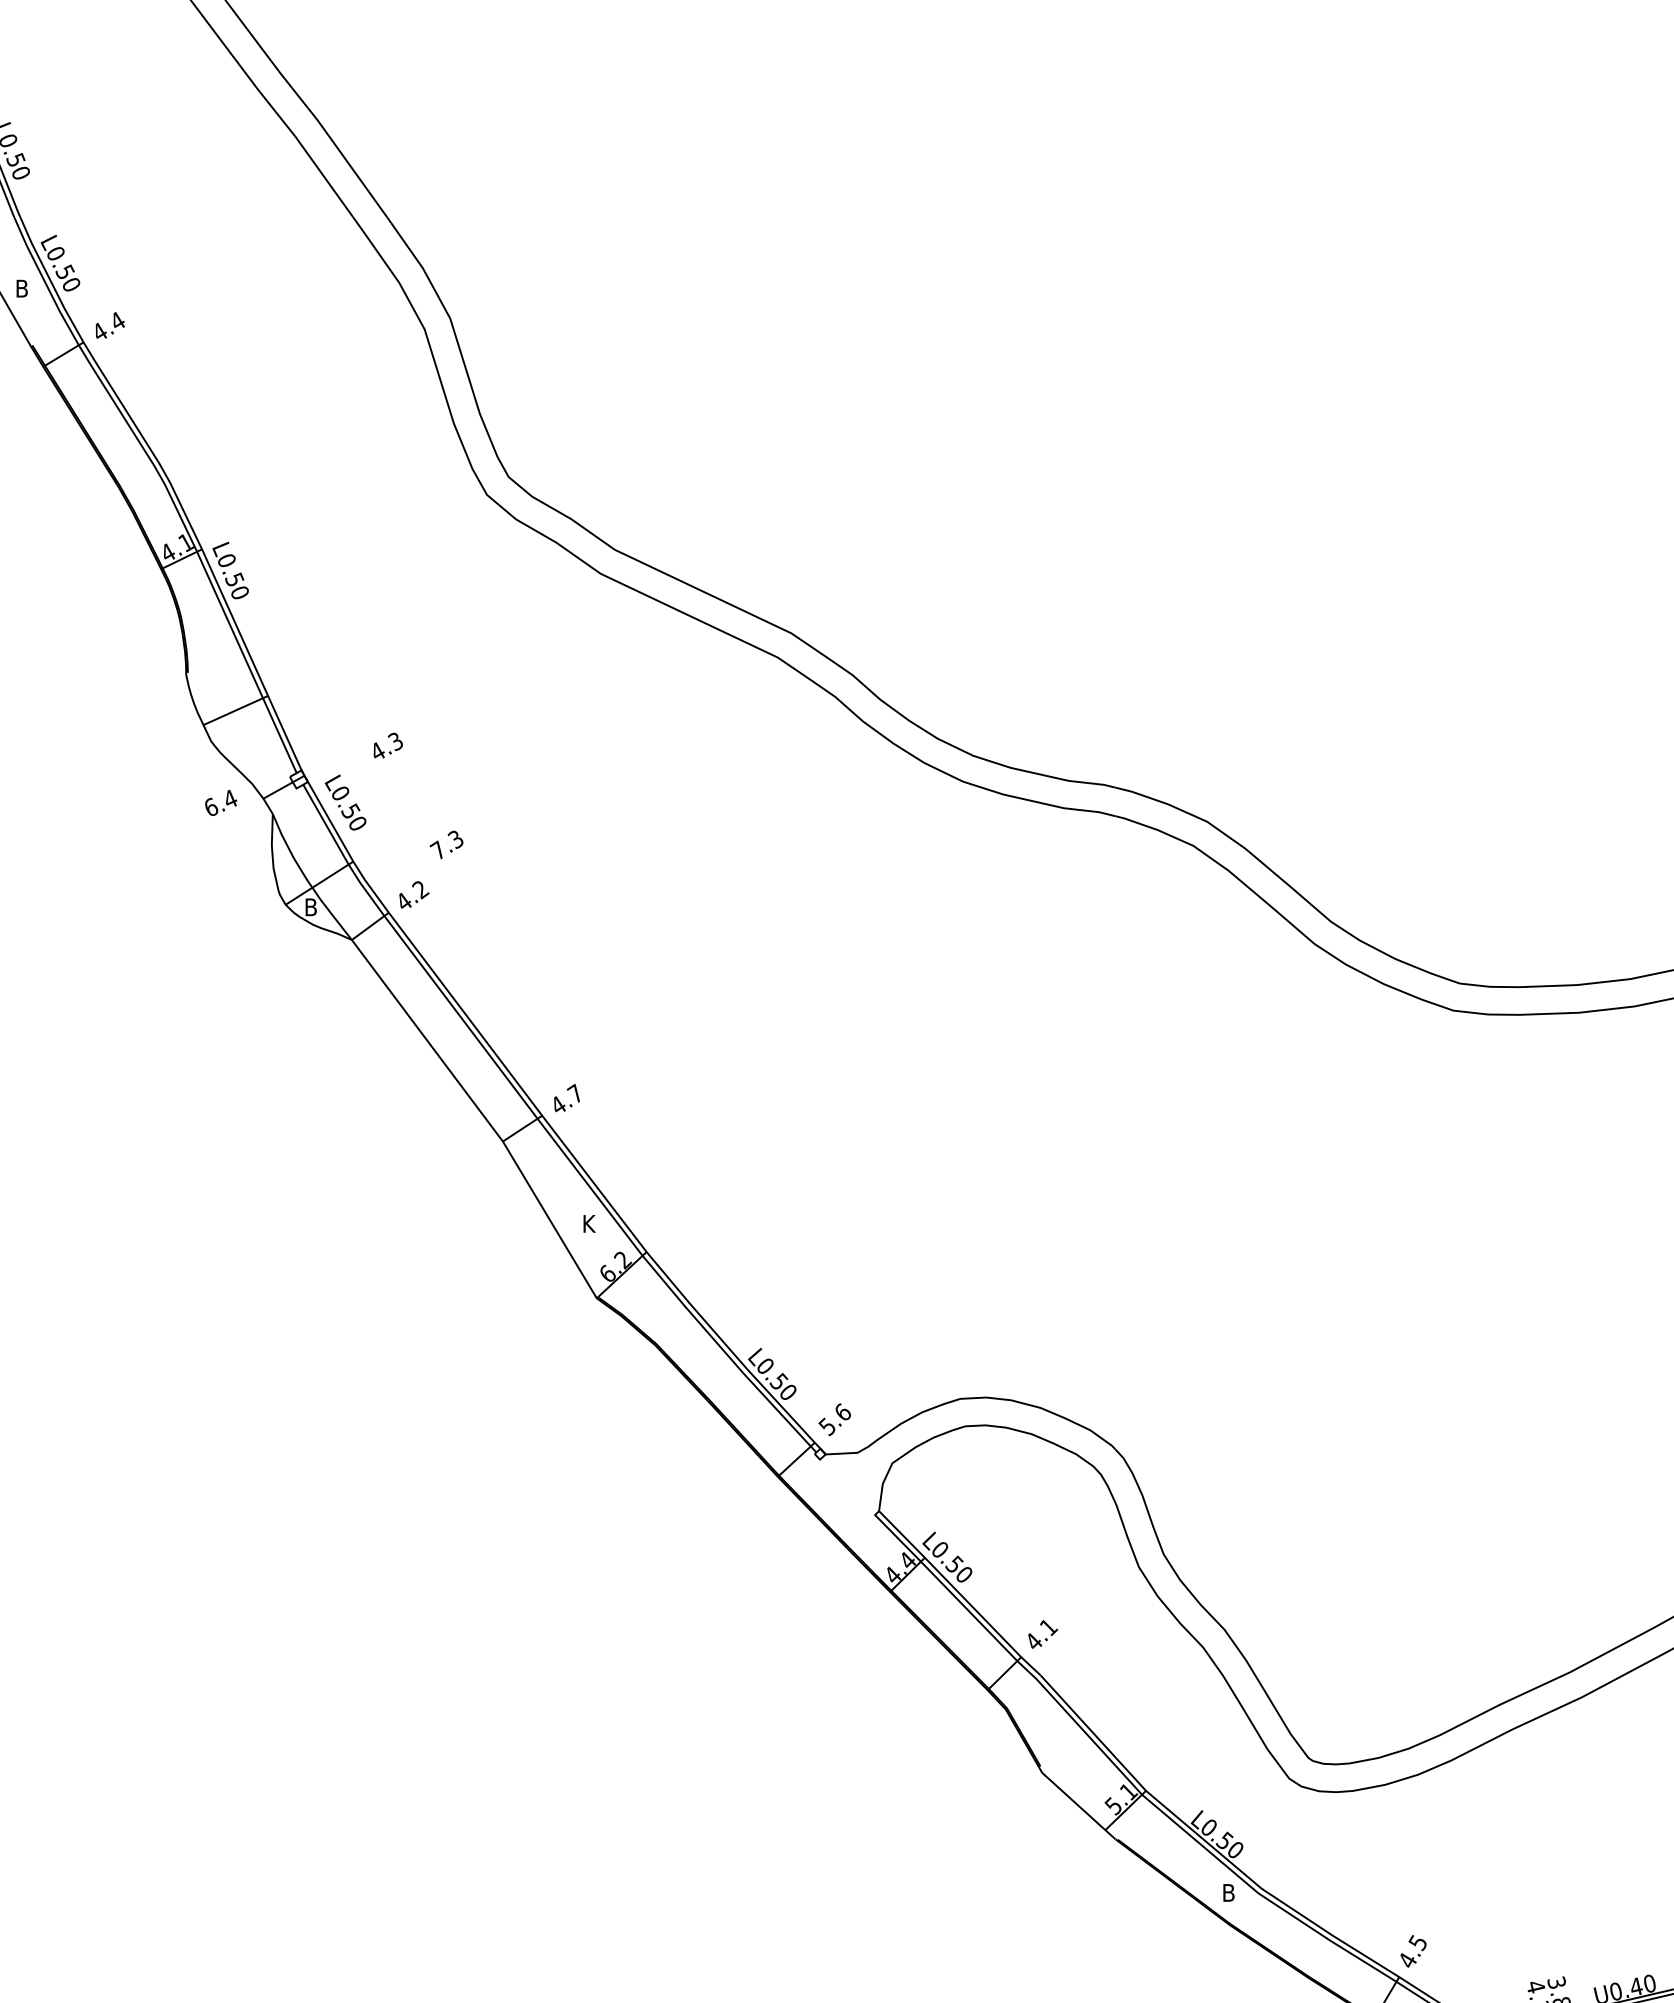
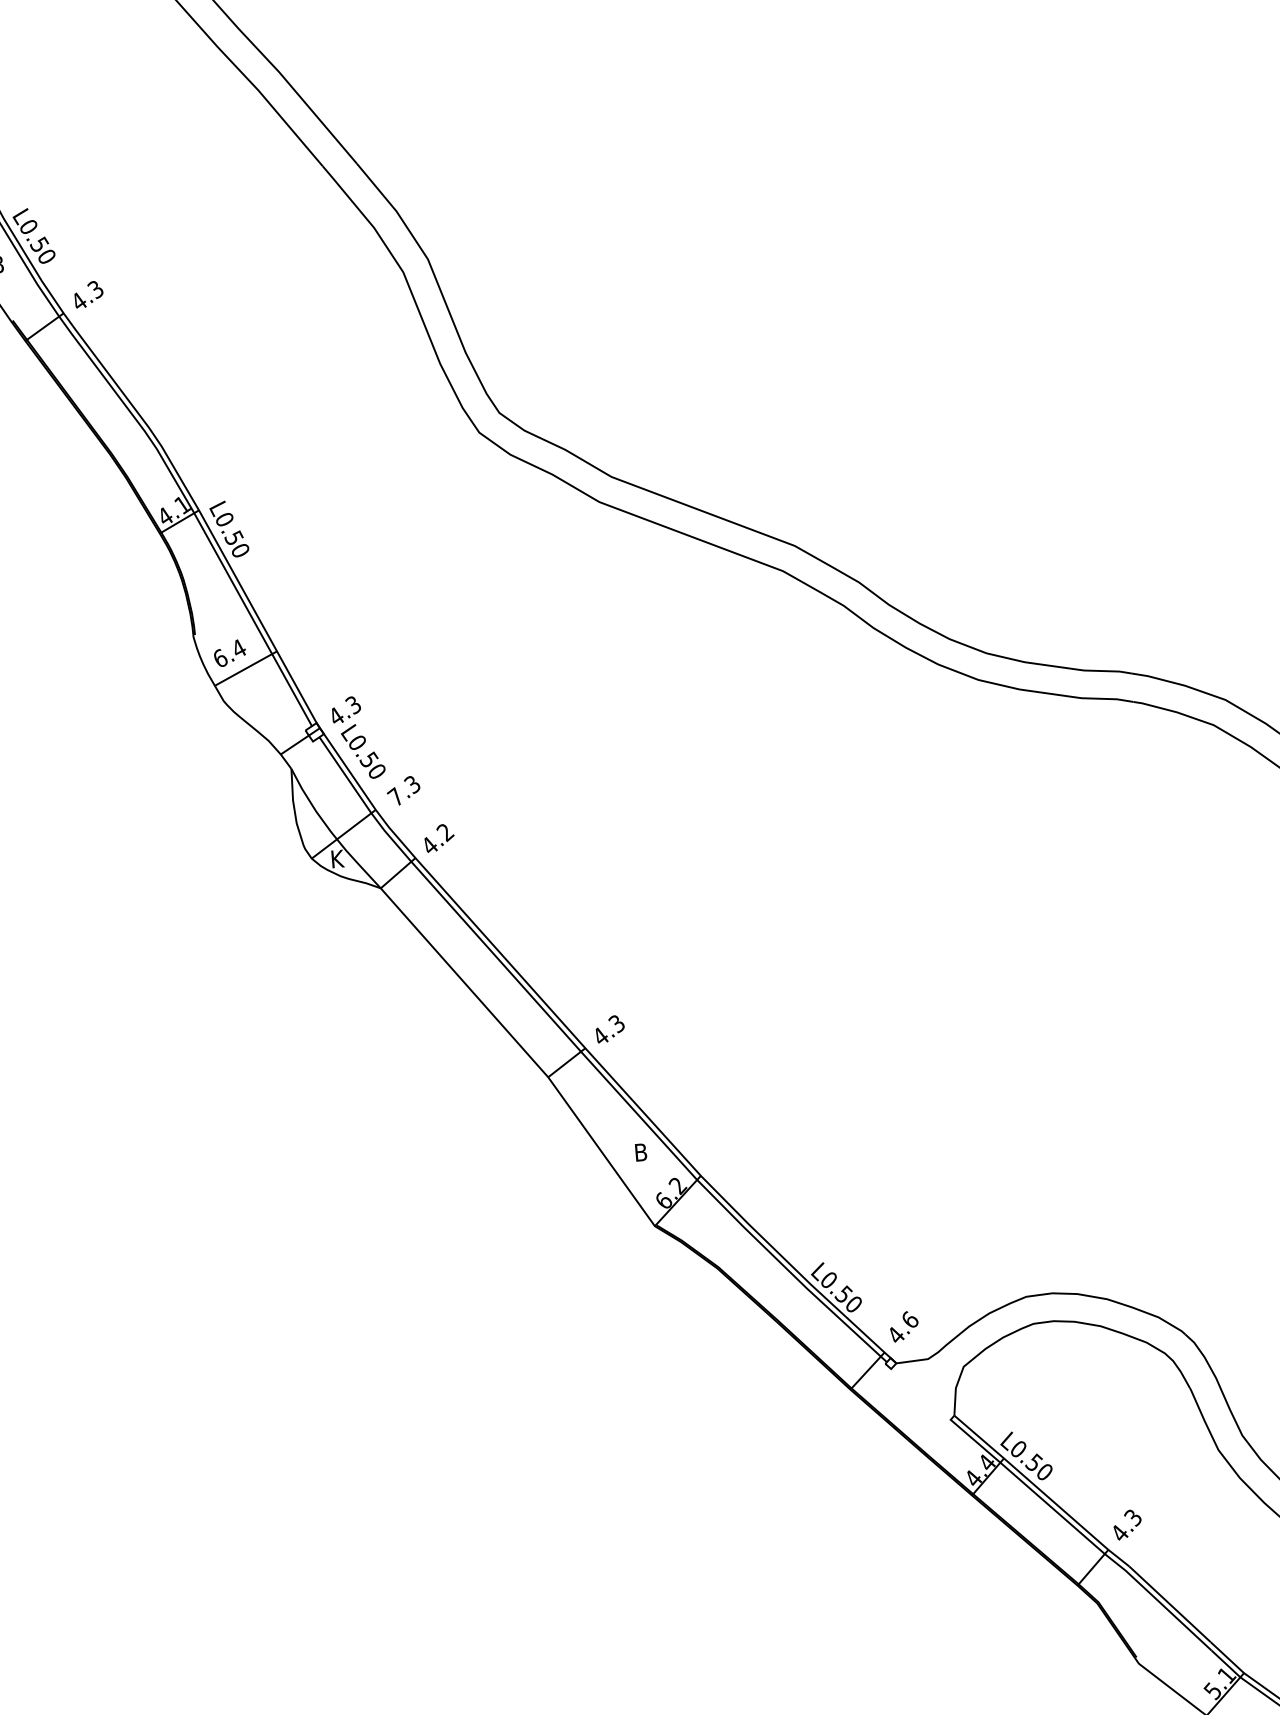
text: (116, 321) -> (94, 289), 4.4 -> 4.3
text: (387, 745) -> (345, 709), moved
text: (221, 802) -> (230, 652), moved
text: (446, 844) -> (403, 790), moved
text: (312, 907) -> (338, 859), B -> K
text: (574, 1093) -> (615, 1023), 4.7 -> 4.3
text: (590, 1223) -> (642, 1151), K -> B
text: (826, 1426) -> (894, 1335), 5.6 -> 4.6
text: (1048, 1627) -> (1133, 1517), 4.1 -> 4.3

